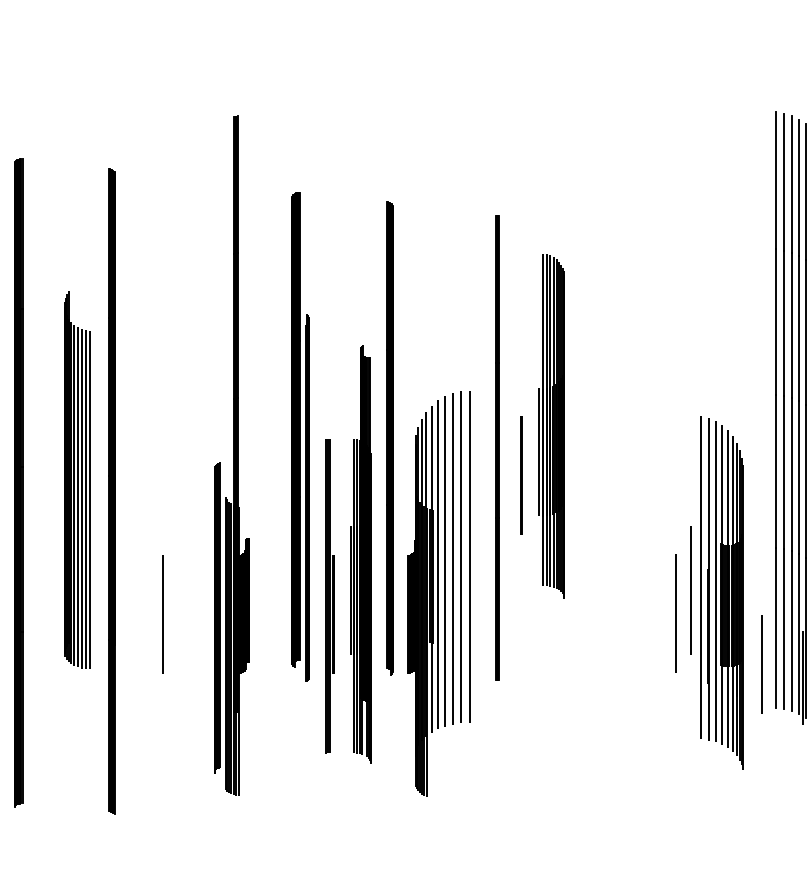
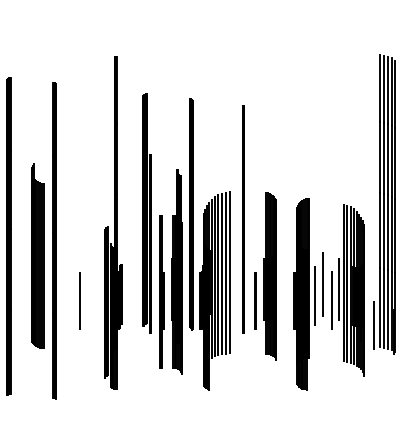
part: (541, 425) -> (265, 276), moved
part: (76, 478) -> (37, 255), moved
part: (629, 601) -> (308, 294), added

